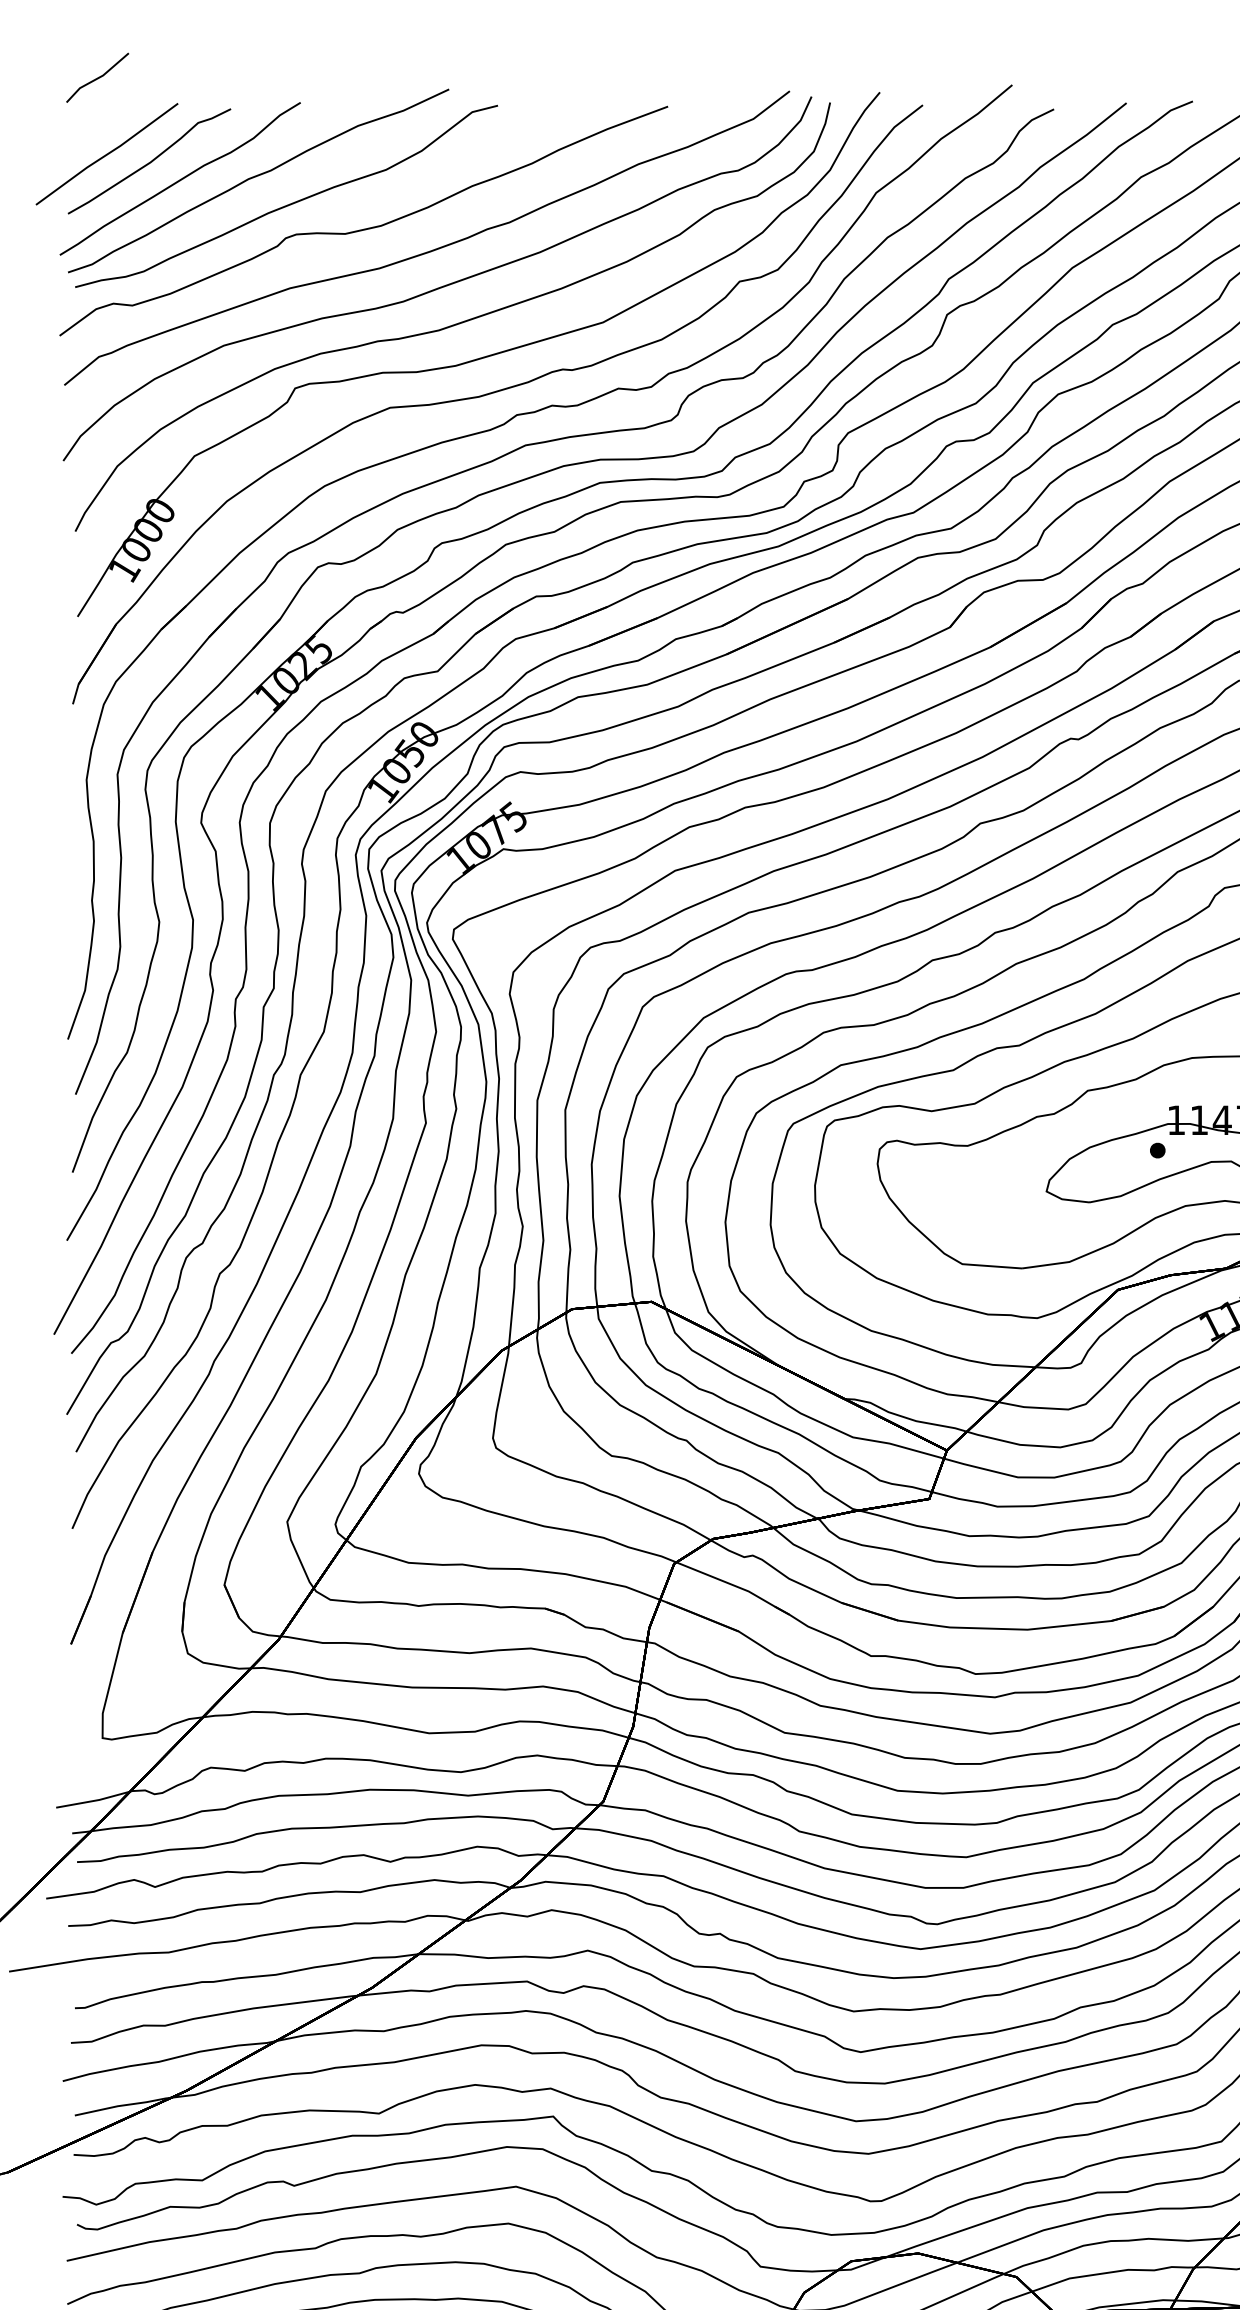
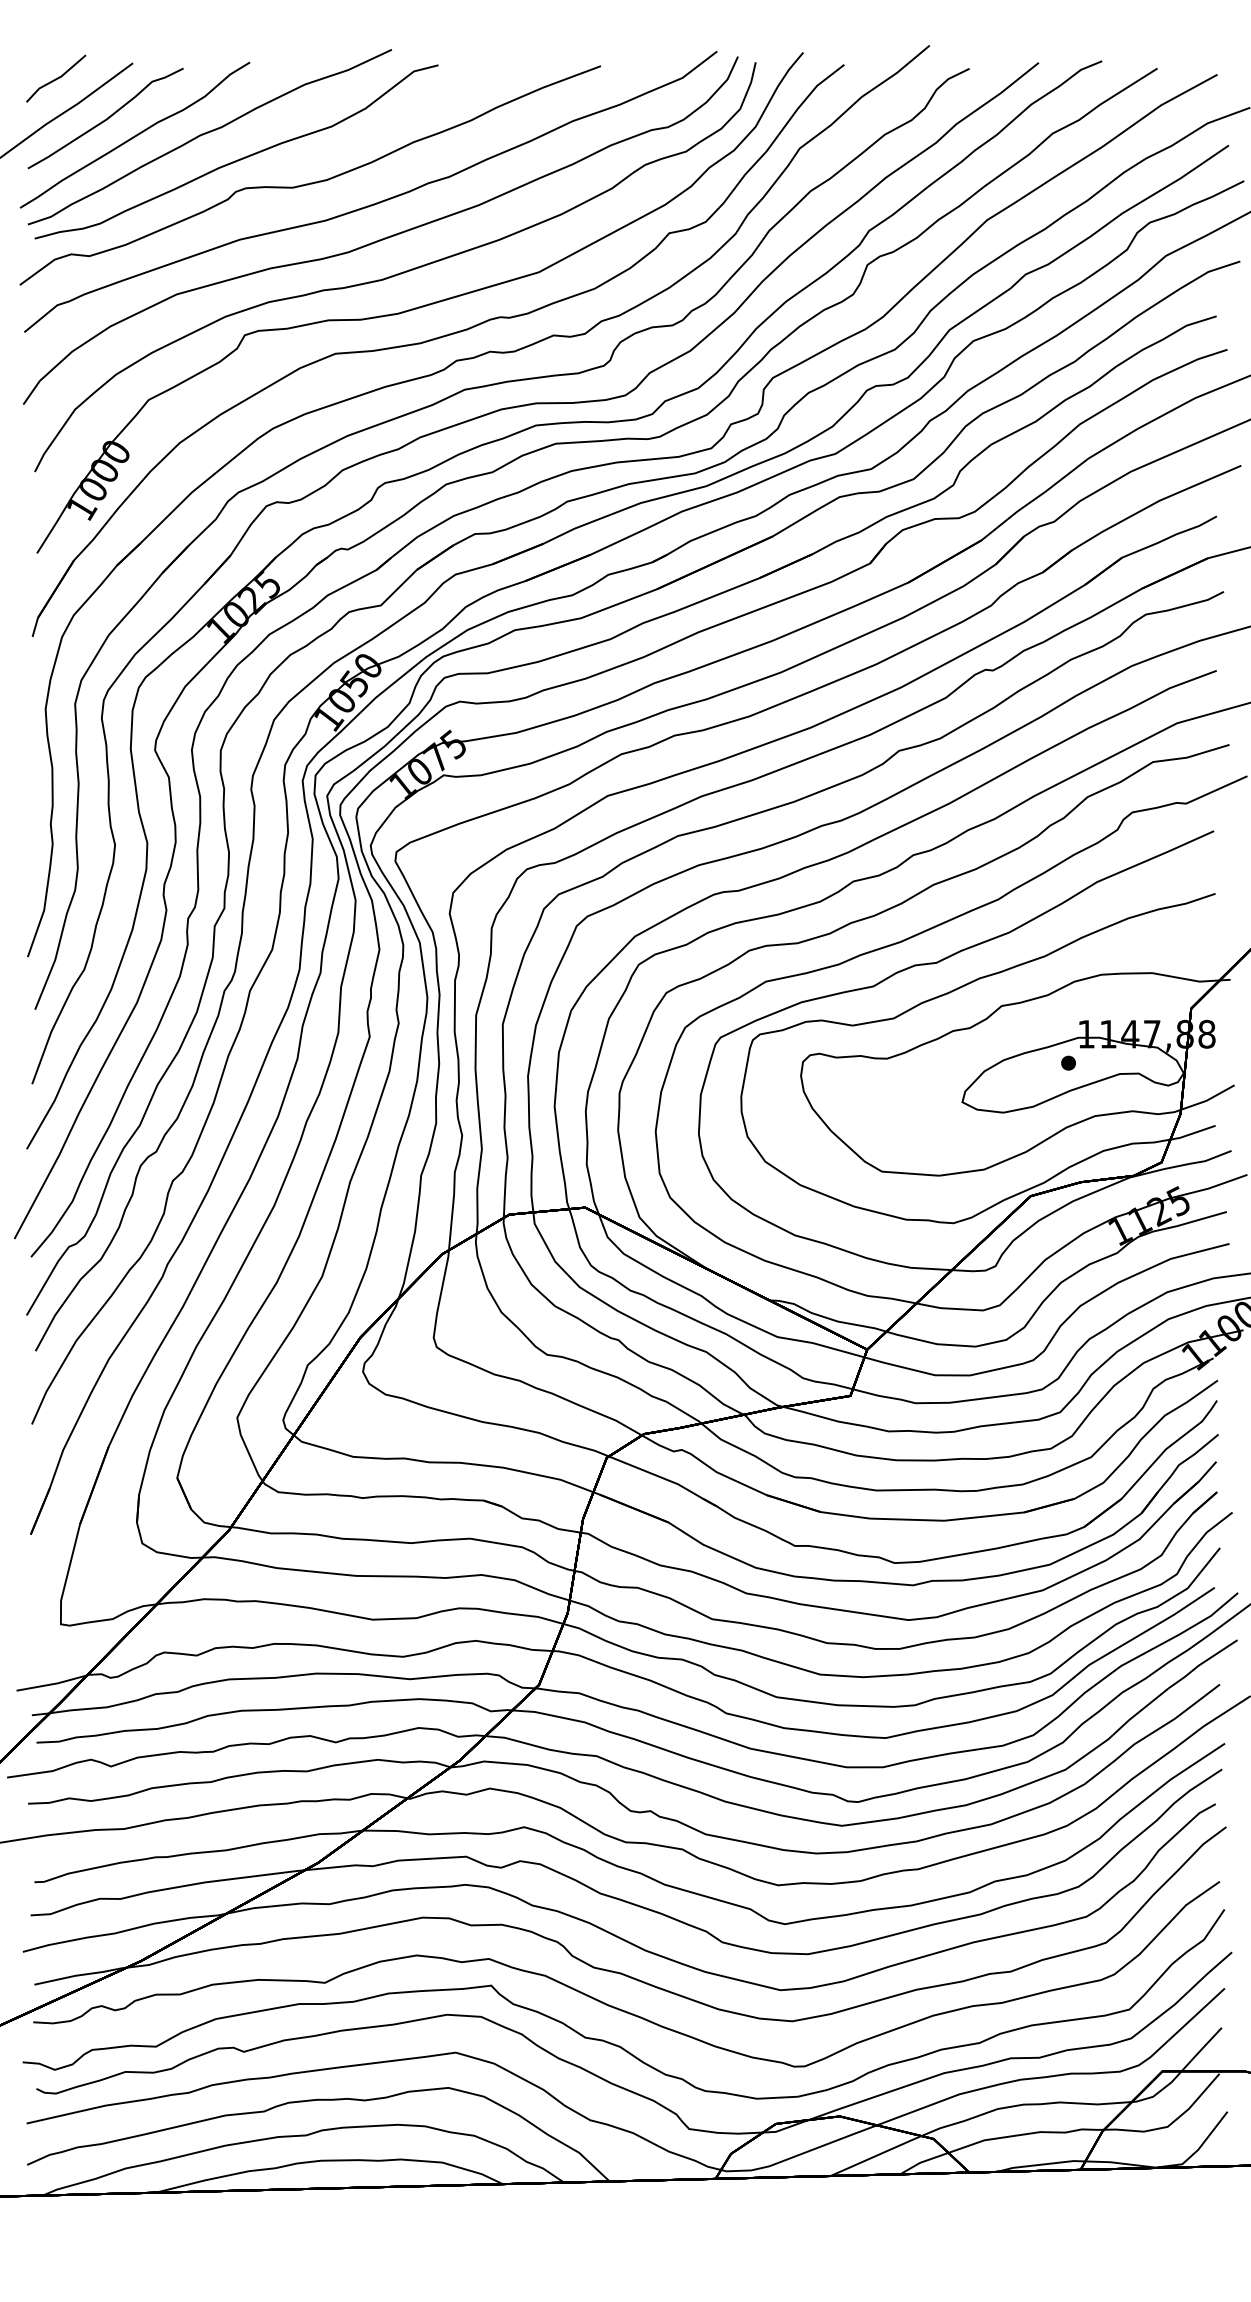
part: (97, 77) -> (56, 78), moved

